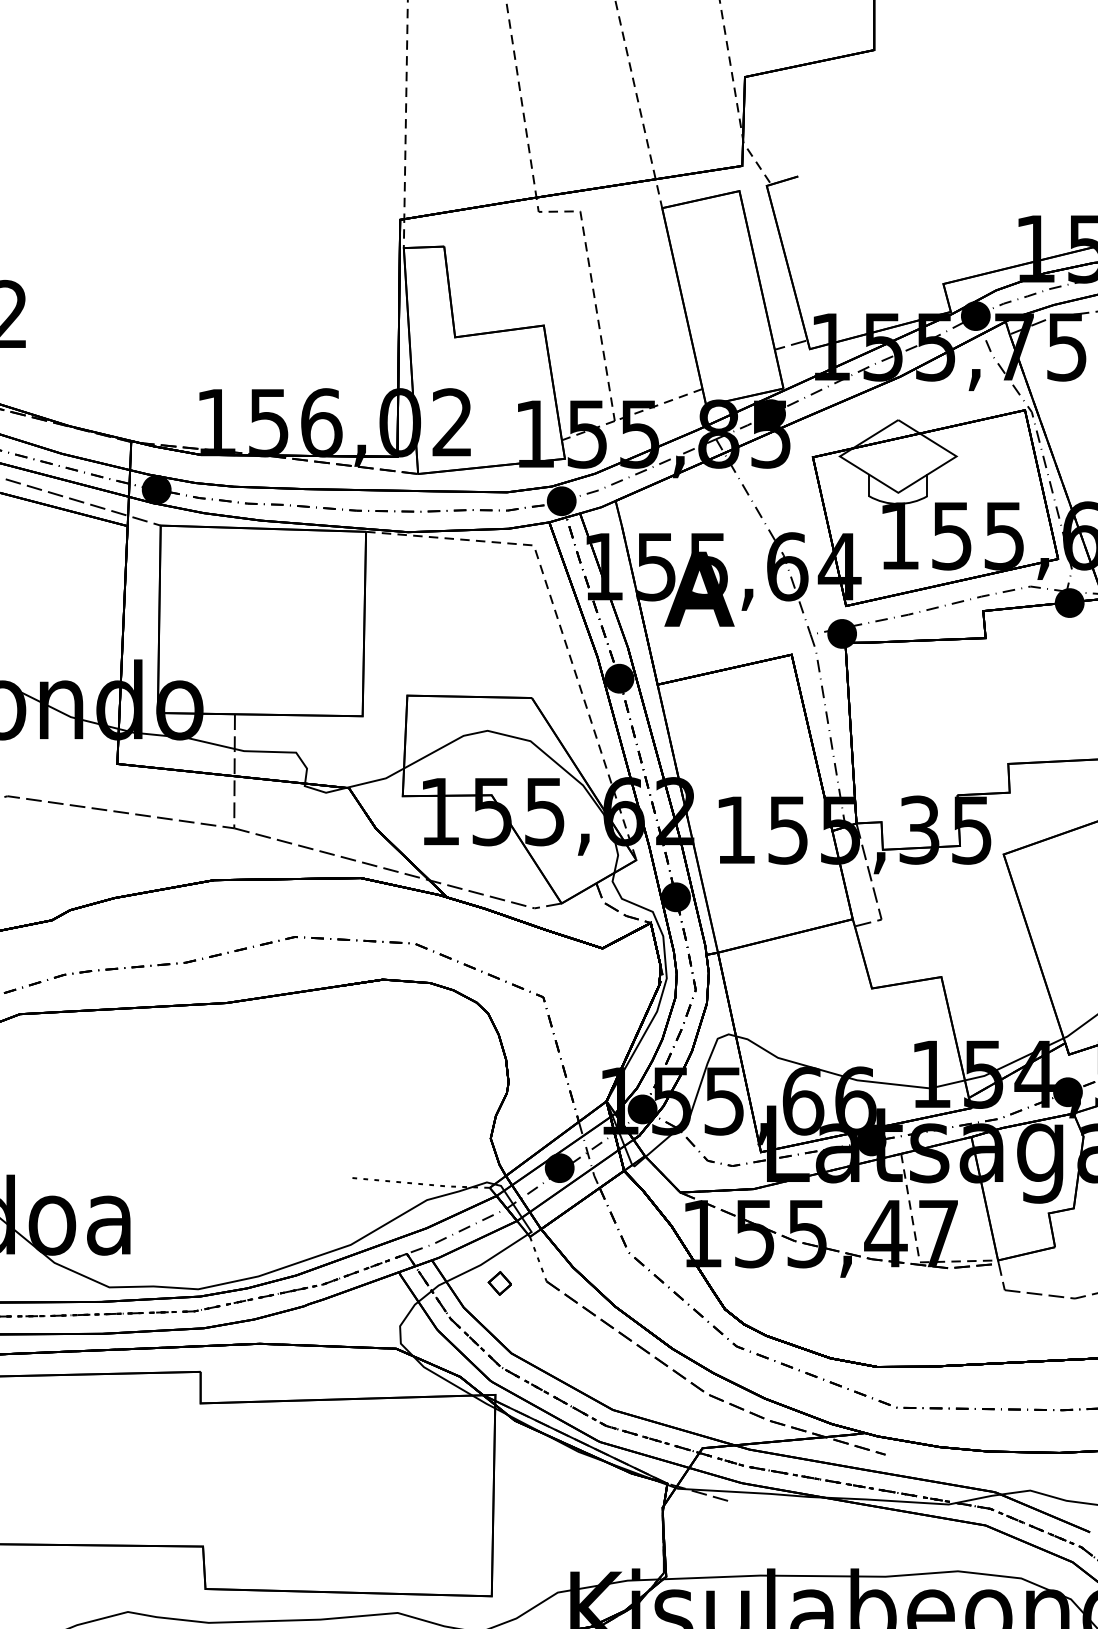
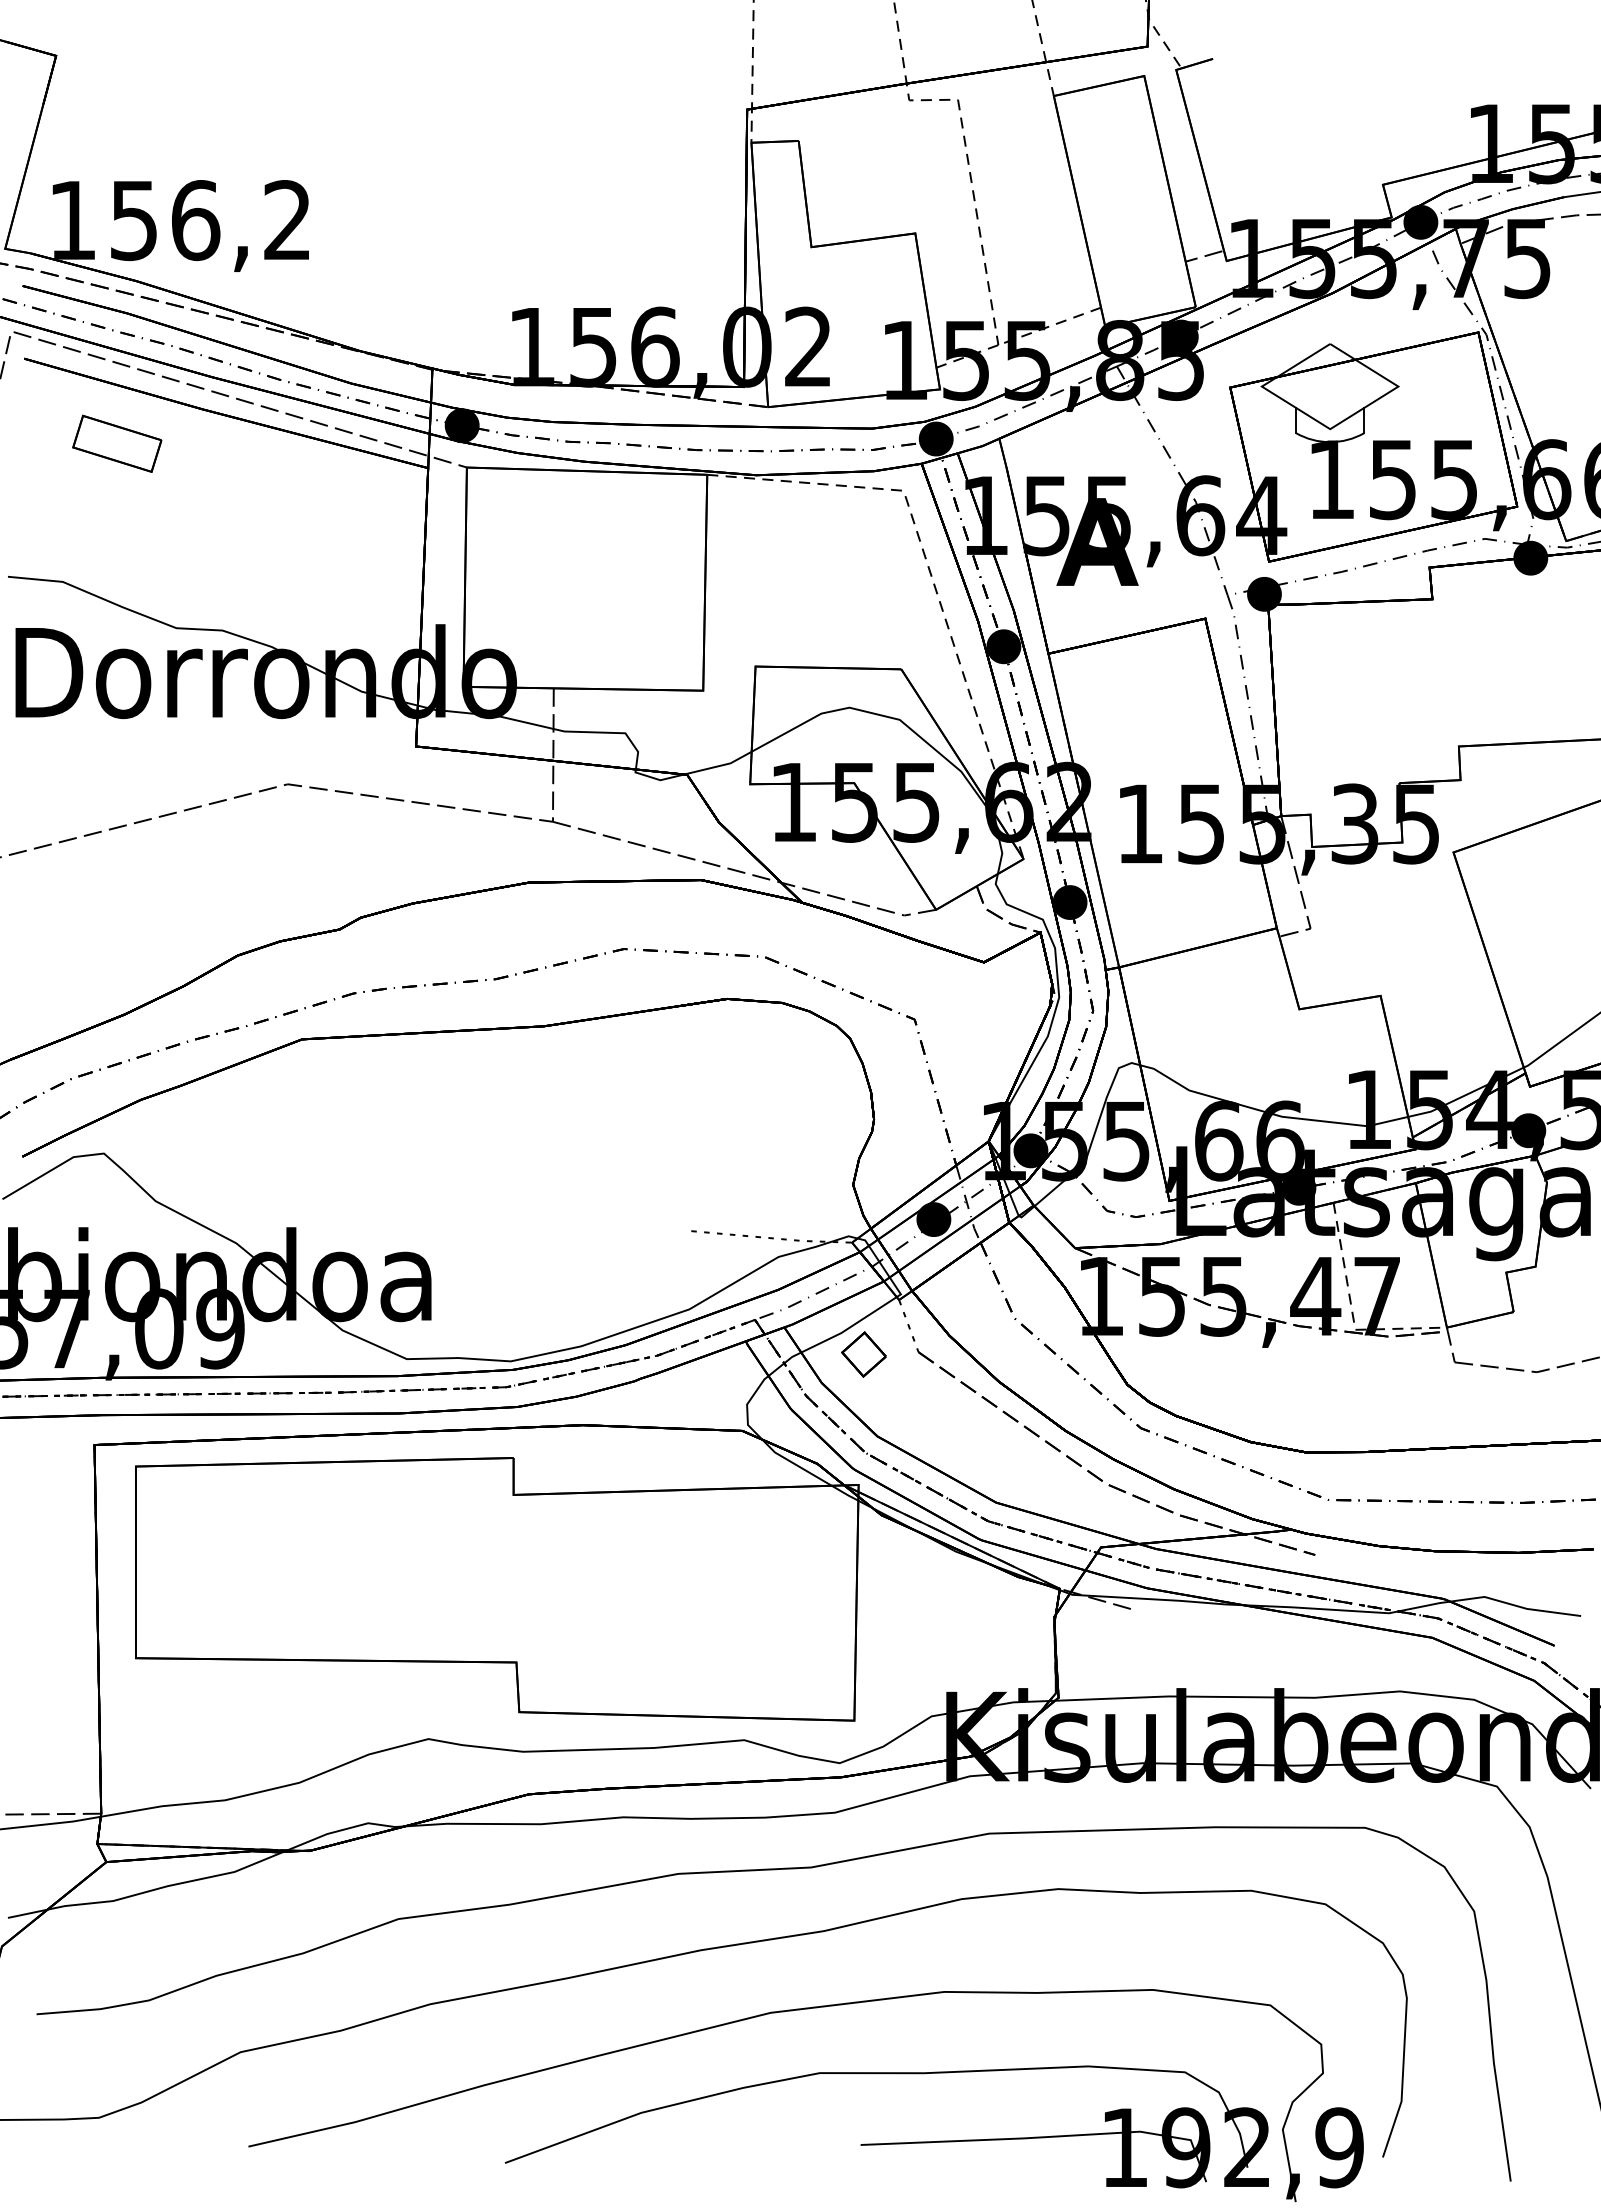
part: (499, 1283) -> (863, 1354), size x1.67

